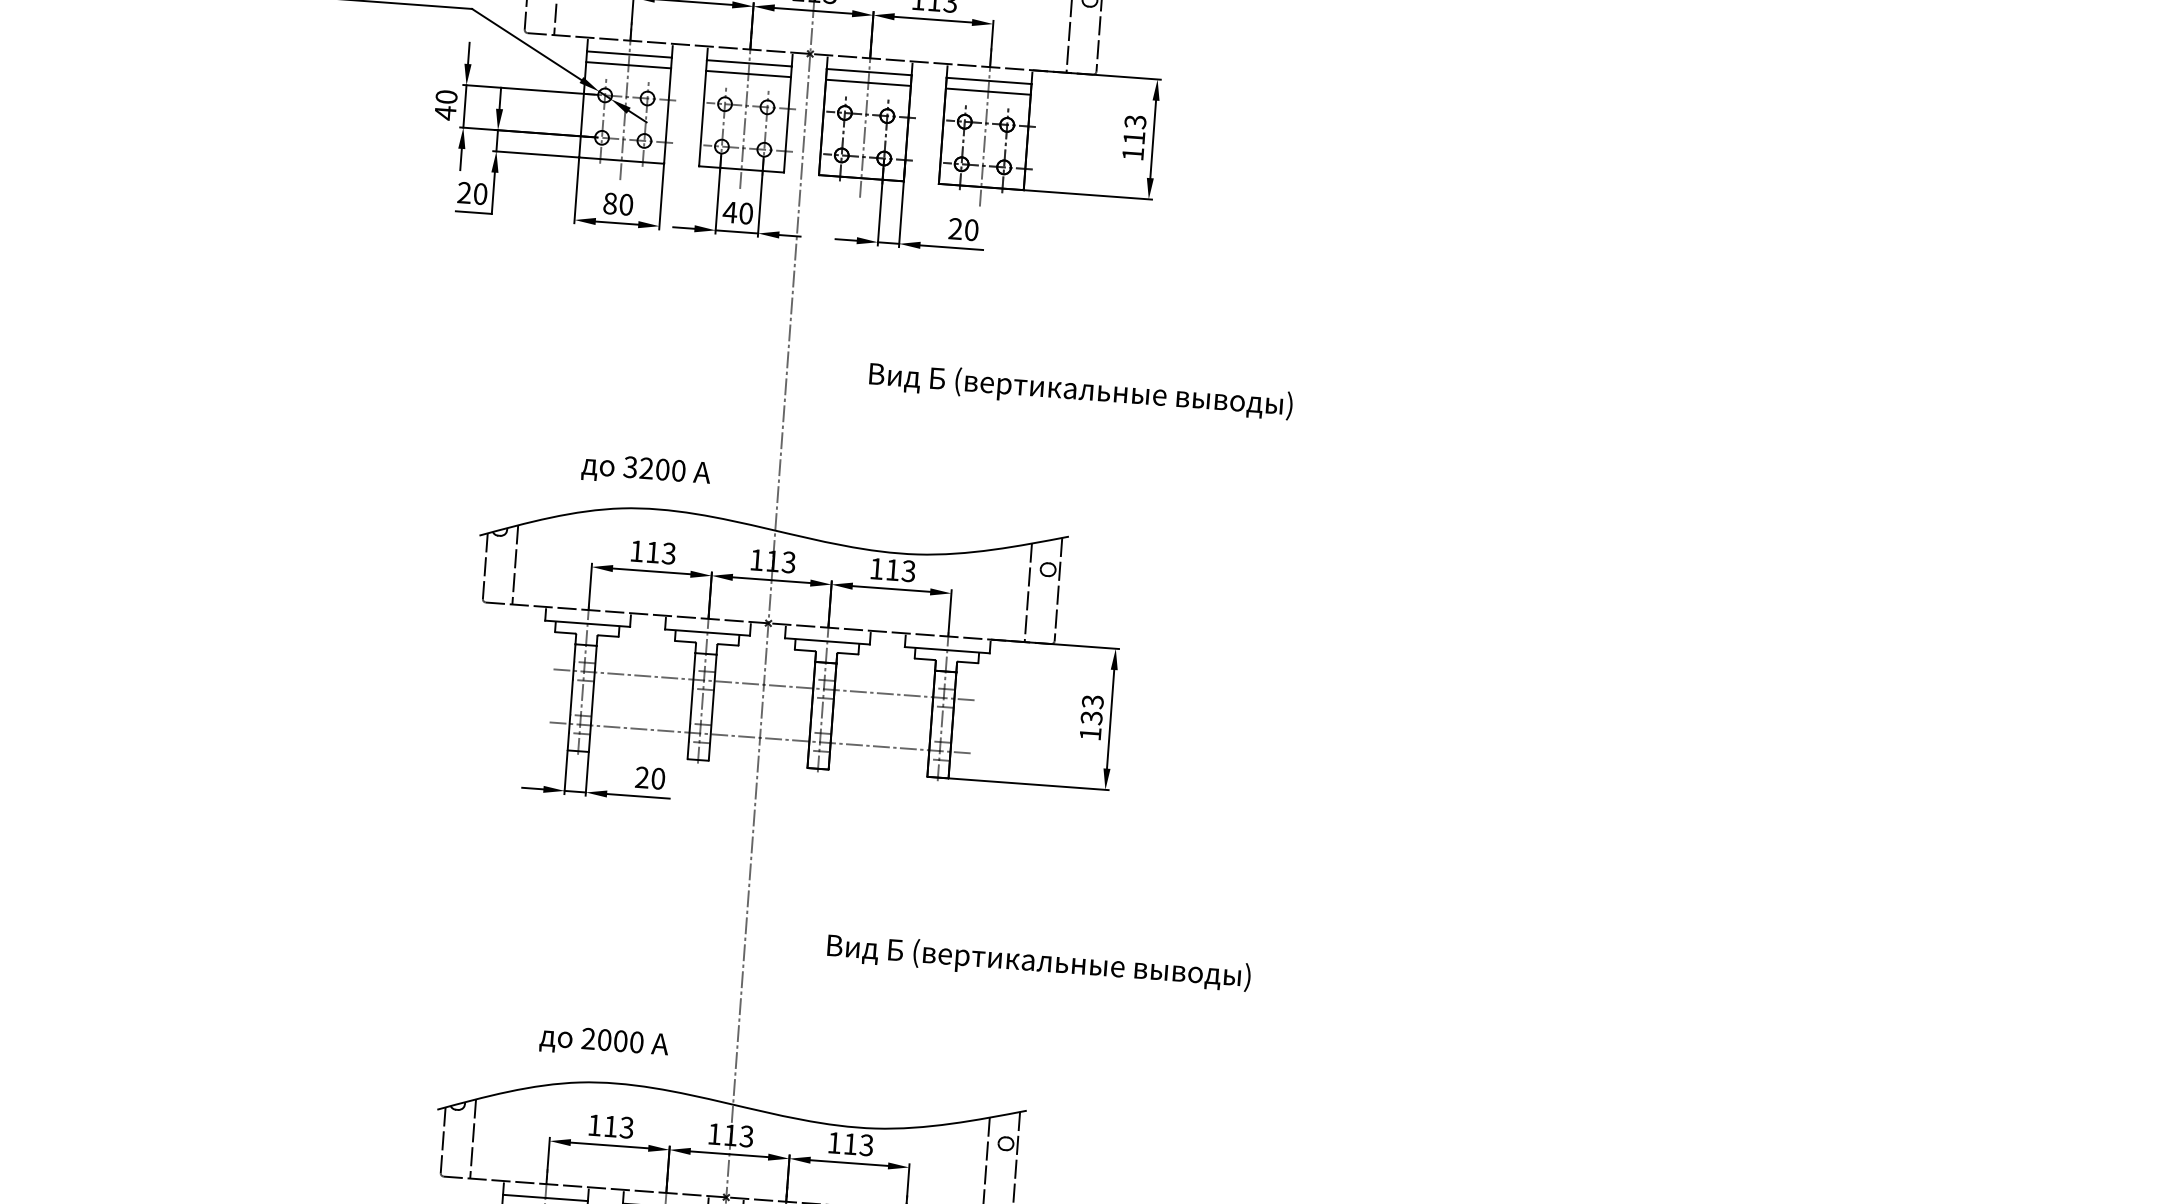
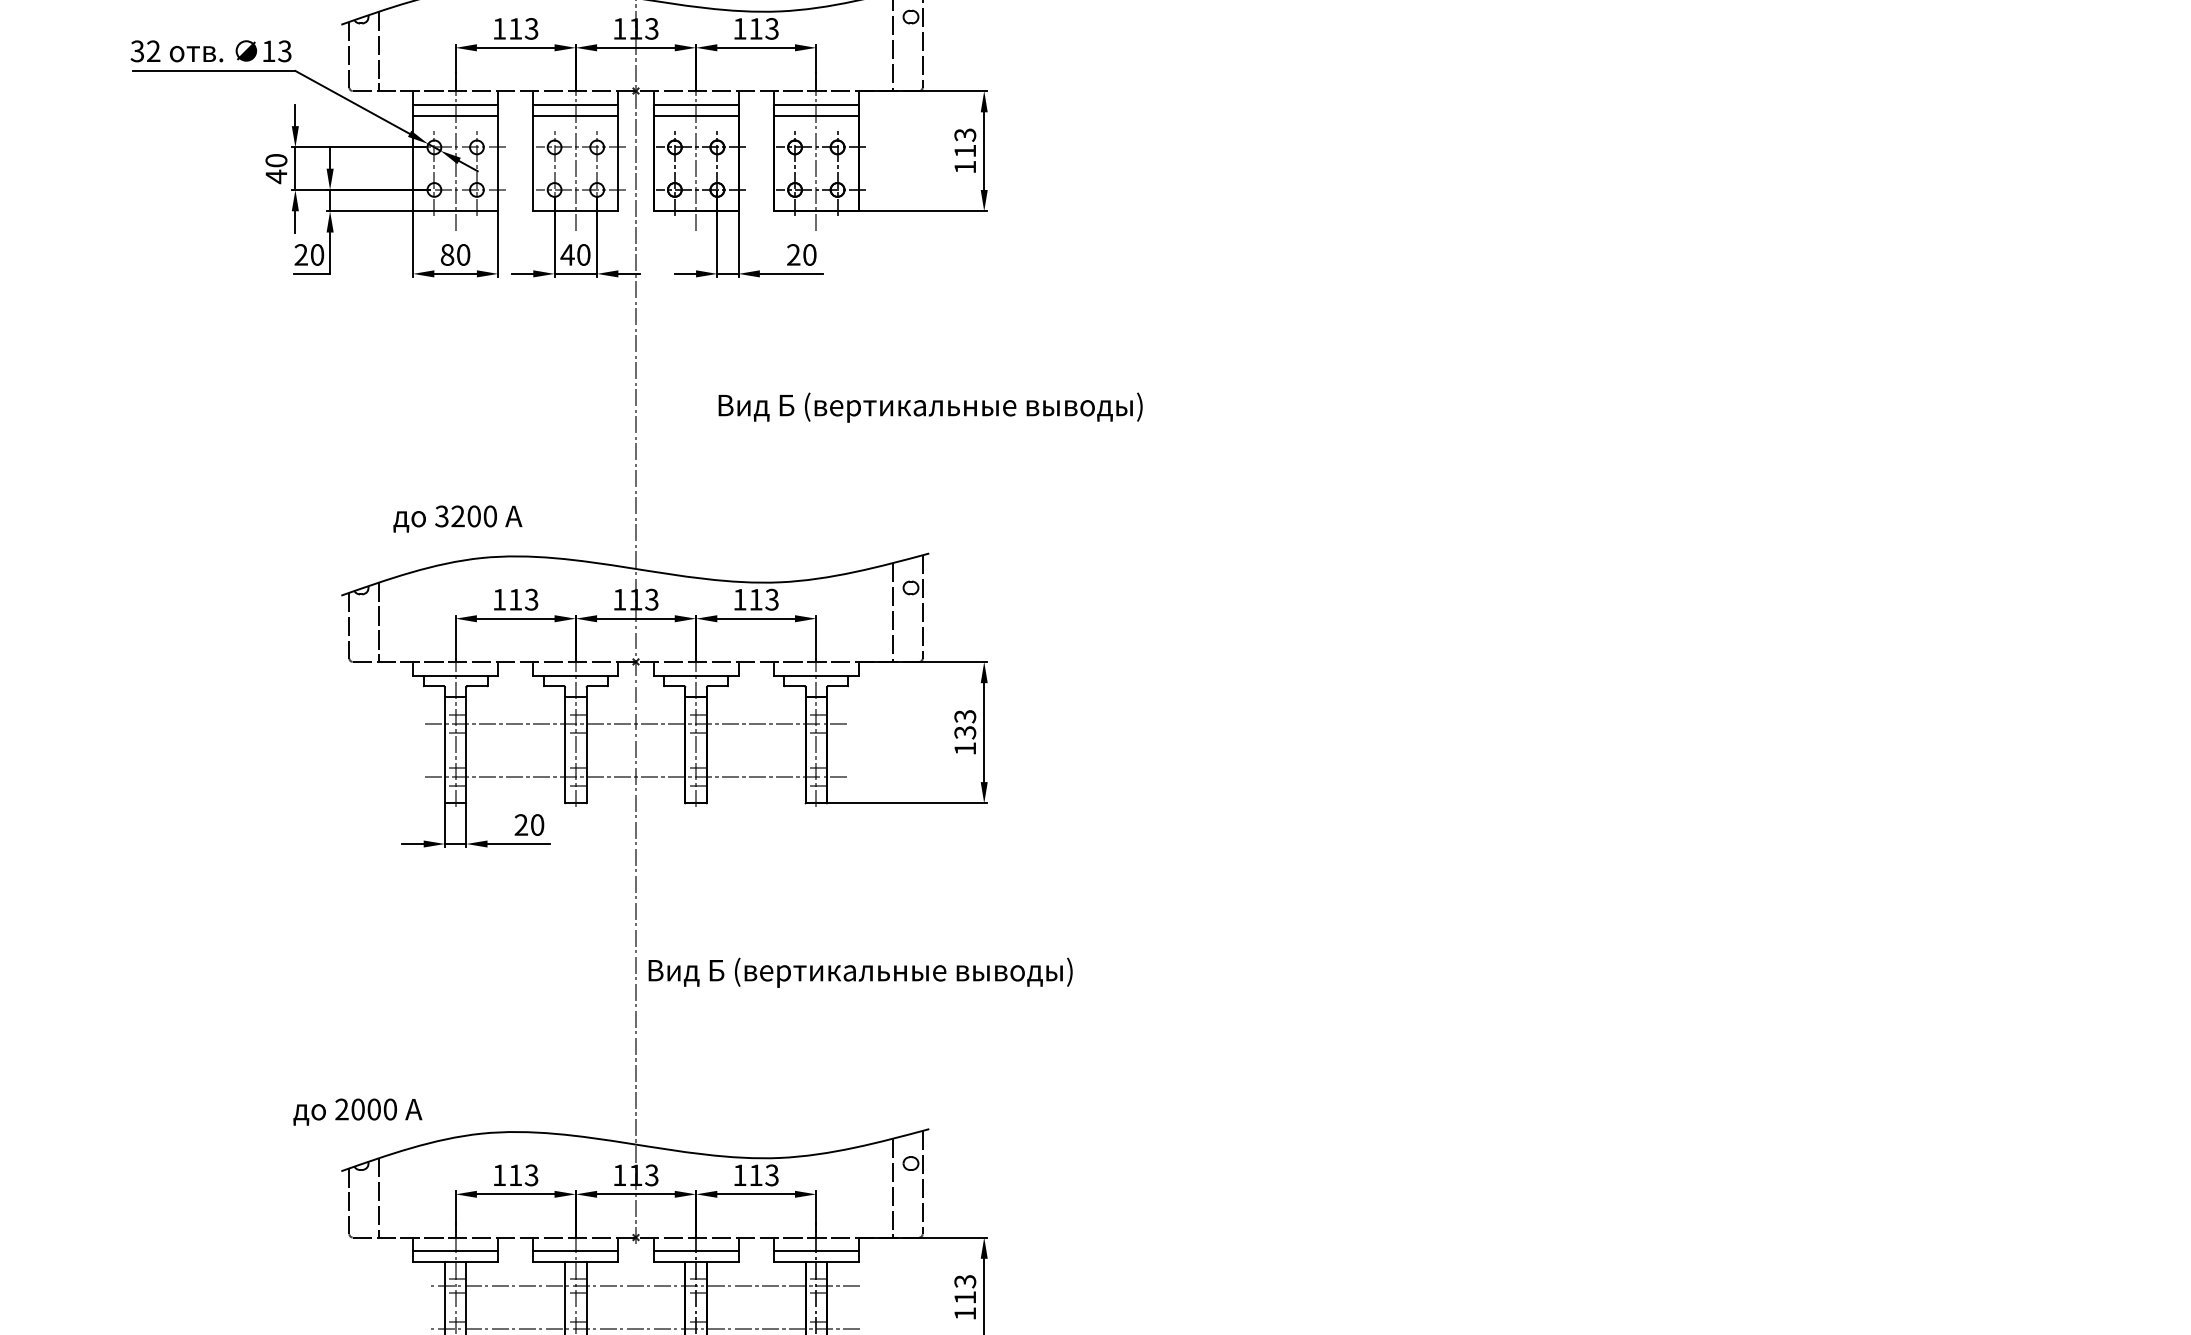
text: (645, 470) -> (457, 518), moved
text: (1038, 962) -> (860, 972), moved
text: (603, 1041) -> (357, 1111), moved

